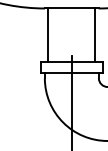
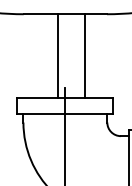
line: (48, 35) -> (58, 56), moved
line: (95, 35) -> (85, 56), moved

